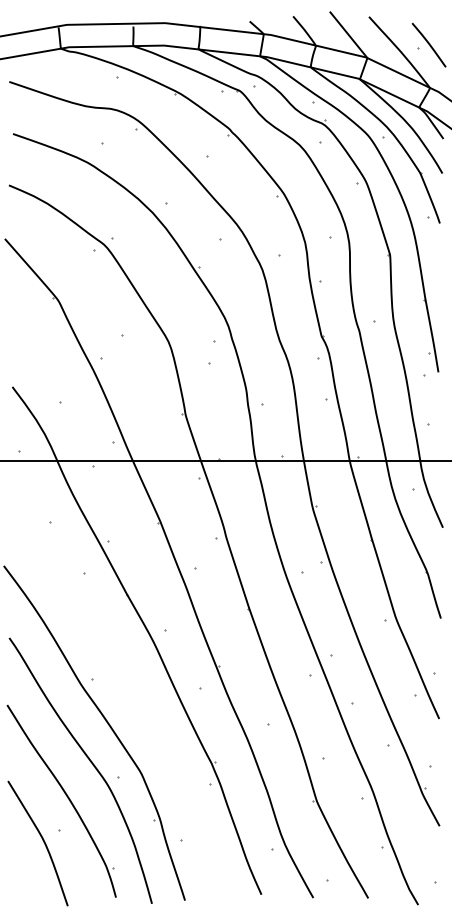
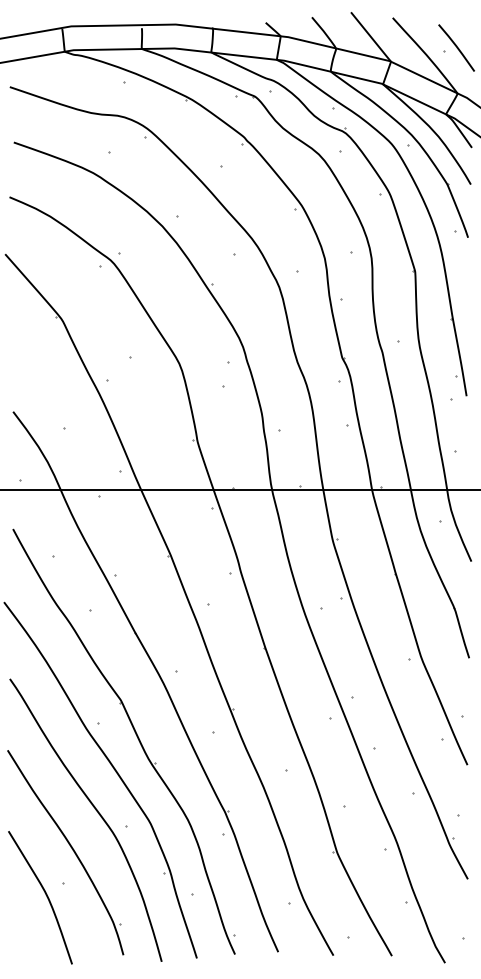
part: (127, 690) -> (135, 734), added

